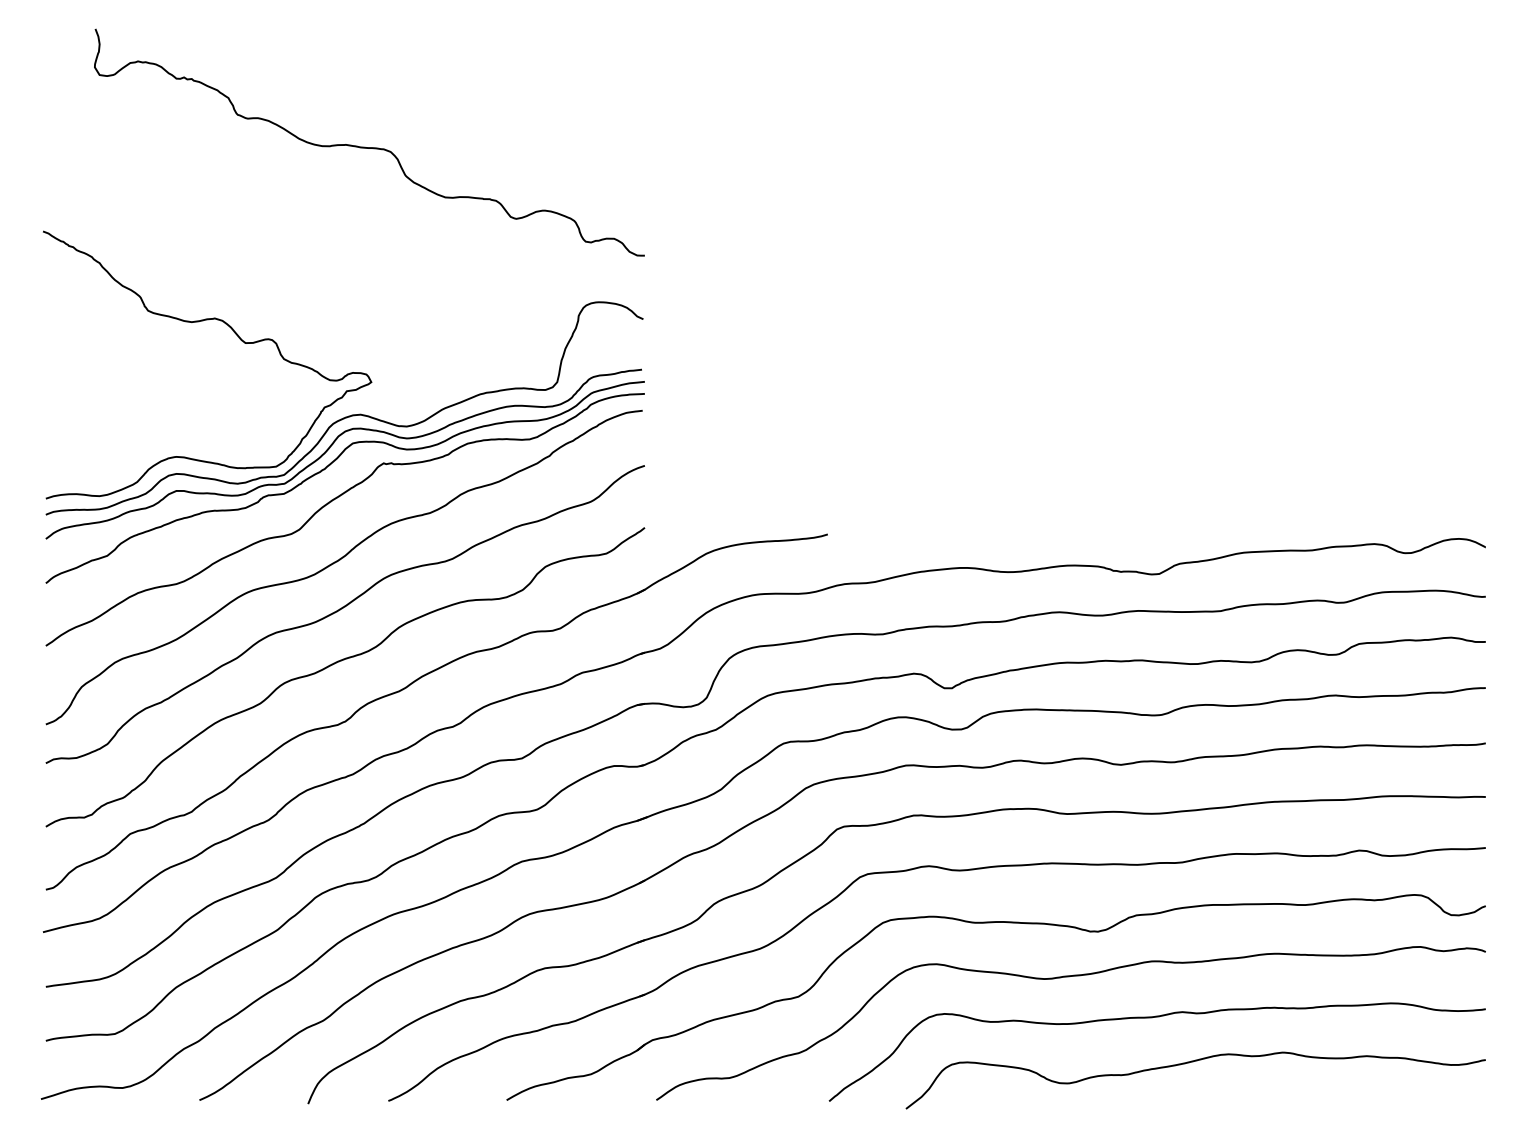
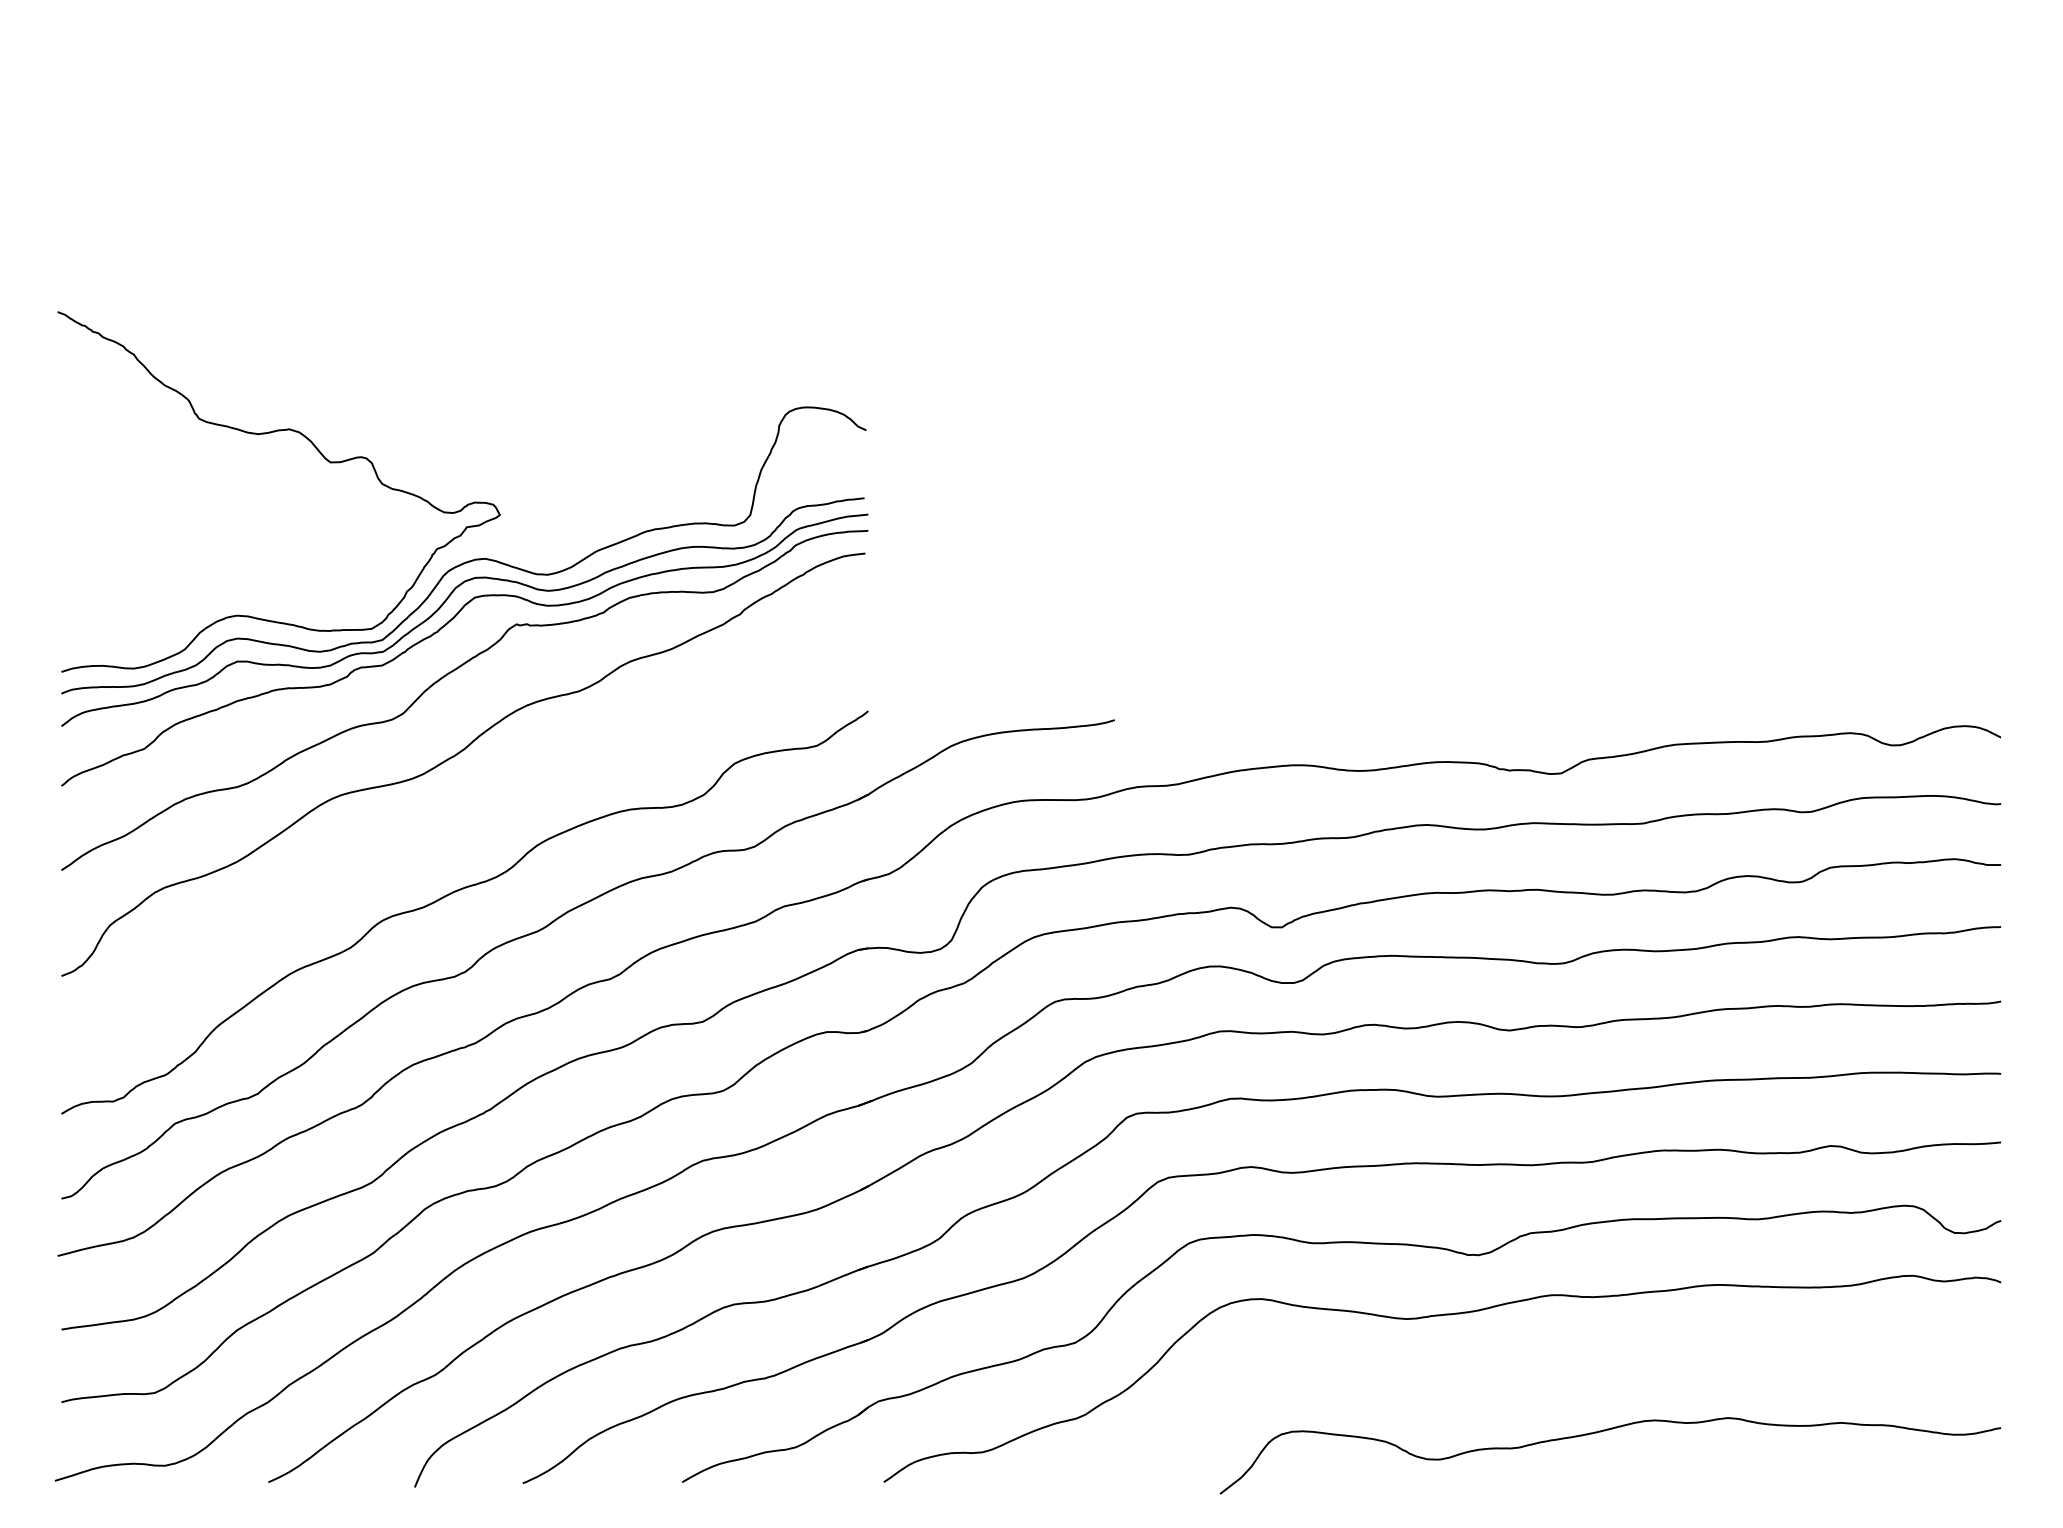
curve: (369, 147) -> (497, 198), removed
curve: (341, 609) -> (459, 821), removed
curve: (1153, 1018) -> (1553, 1371), removed

